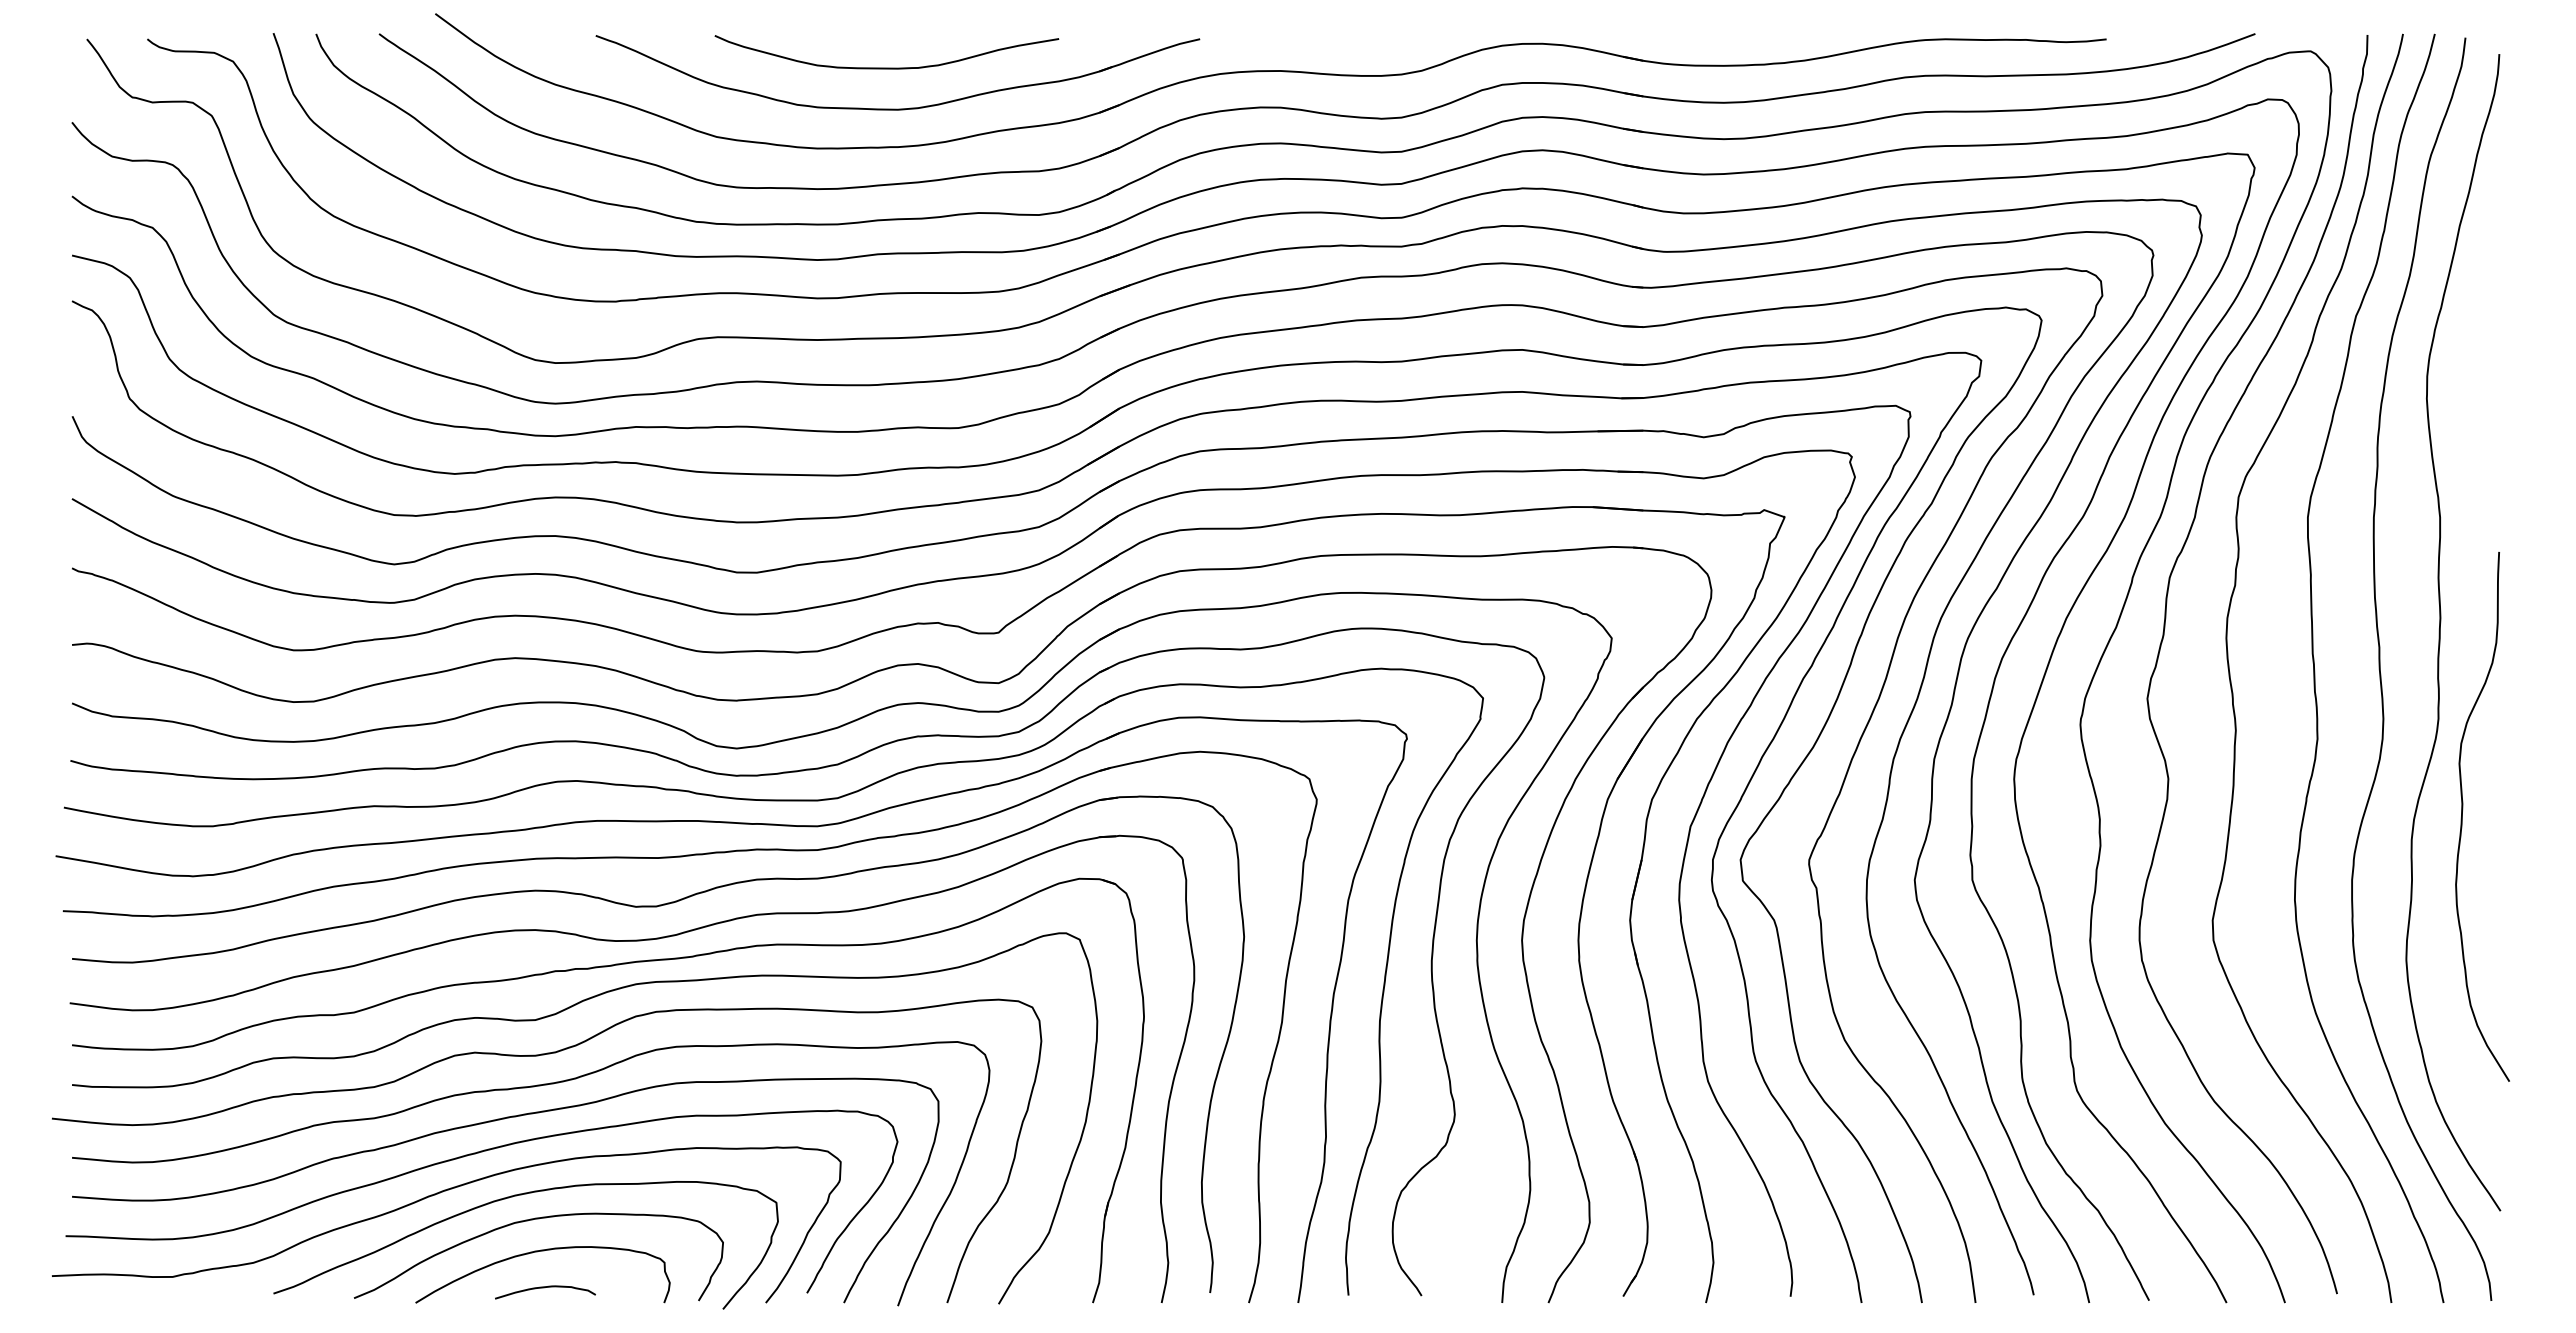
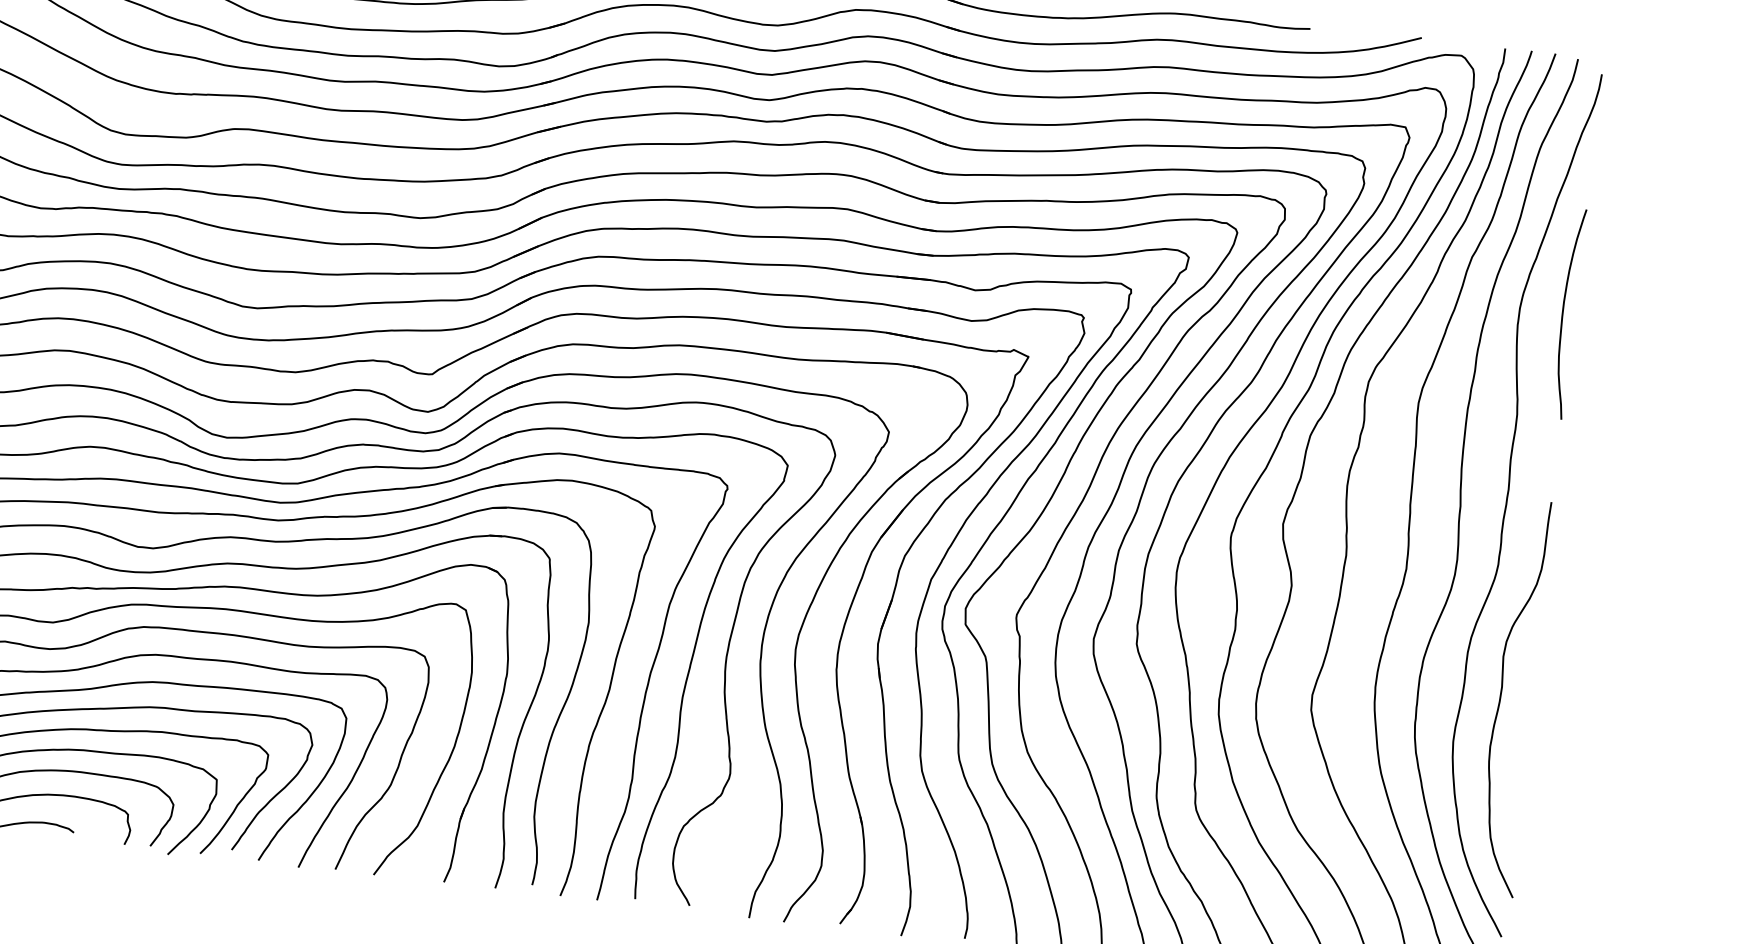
curve: (2485, 376) -> (1563, 313), added
curve: (2462, 816) -> (1501, 696), moved

